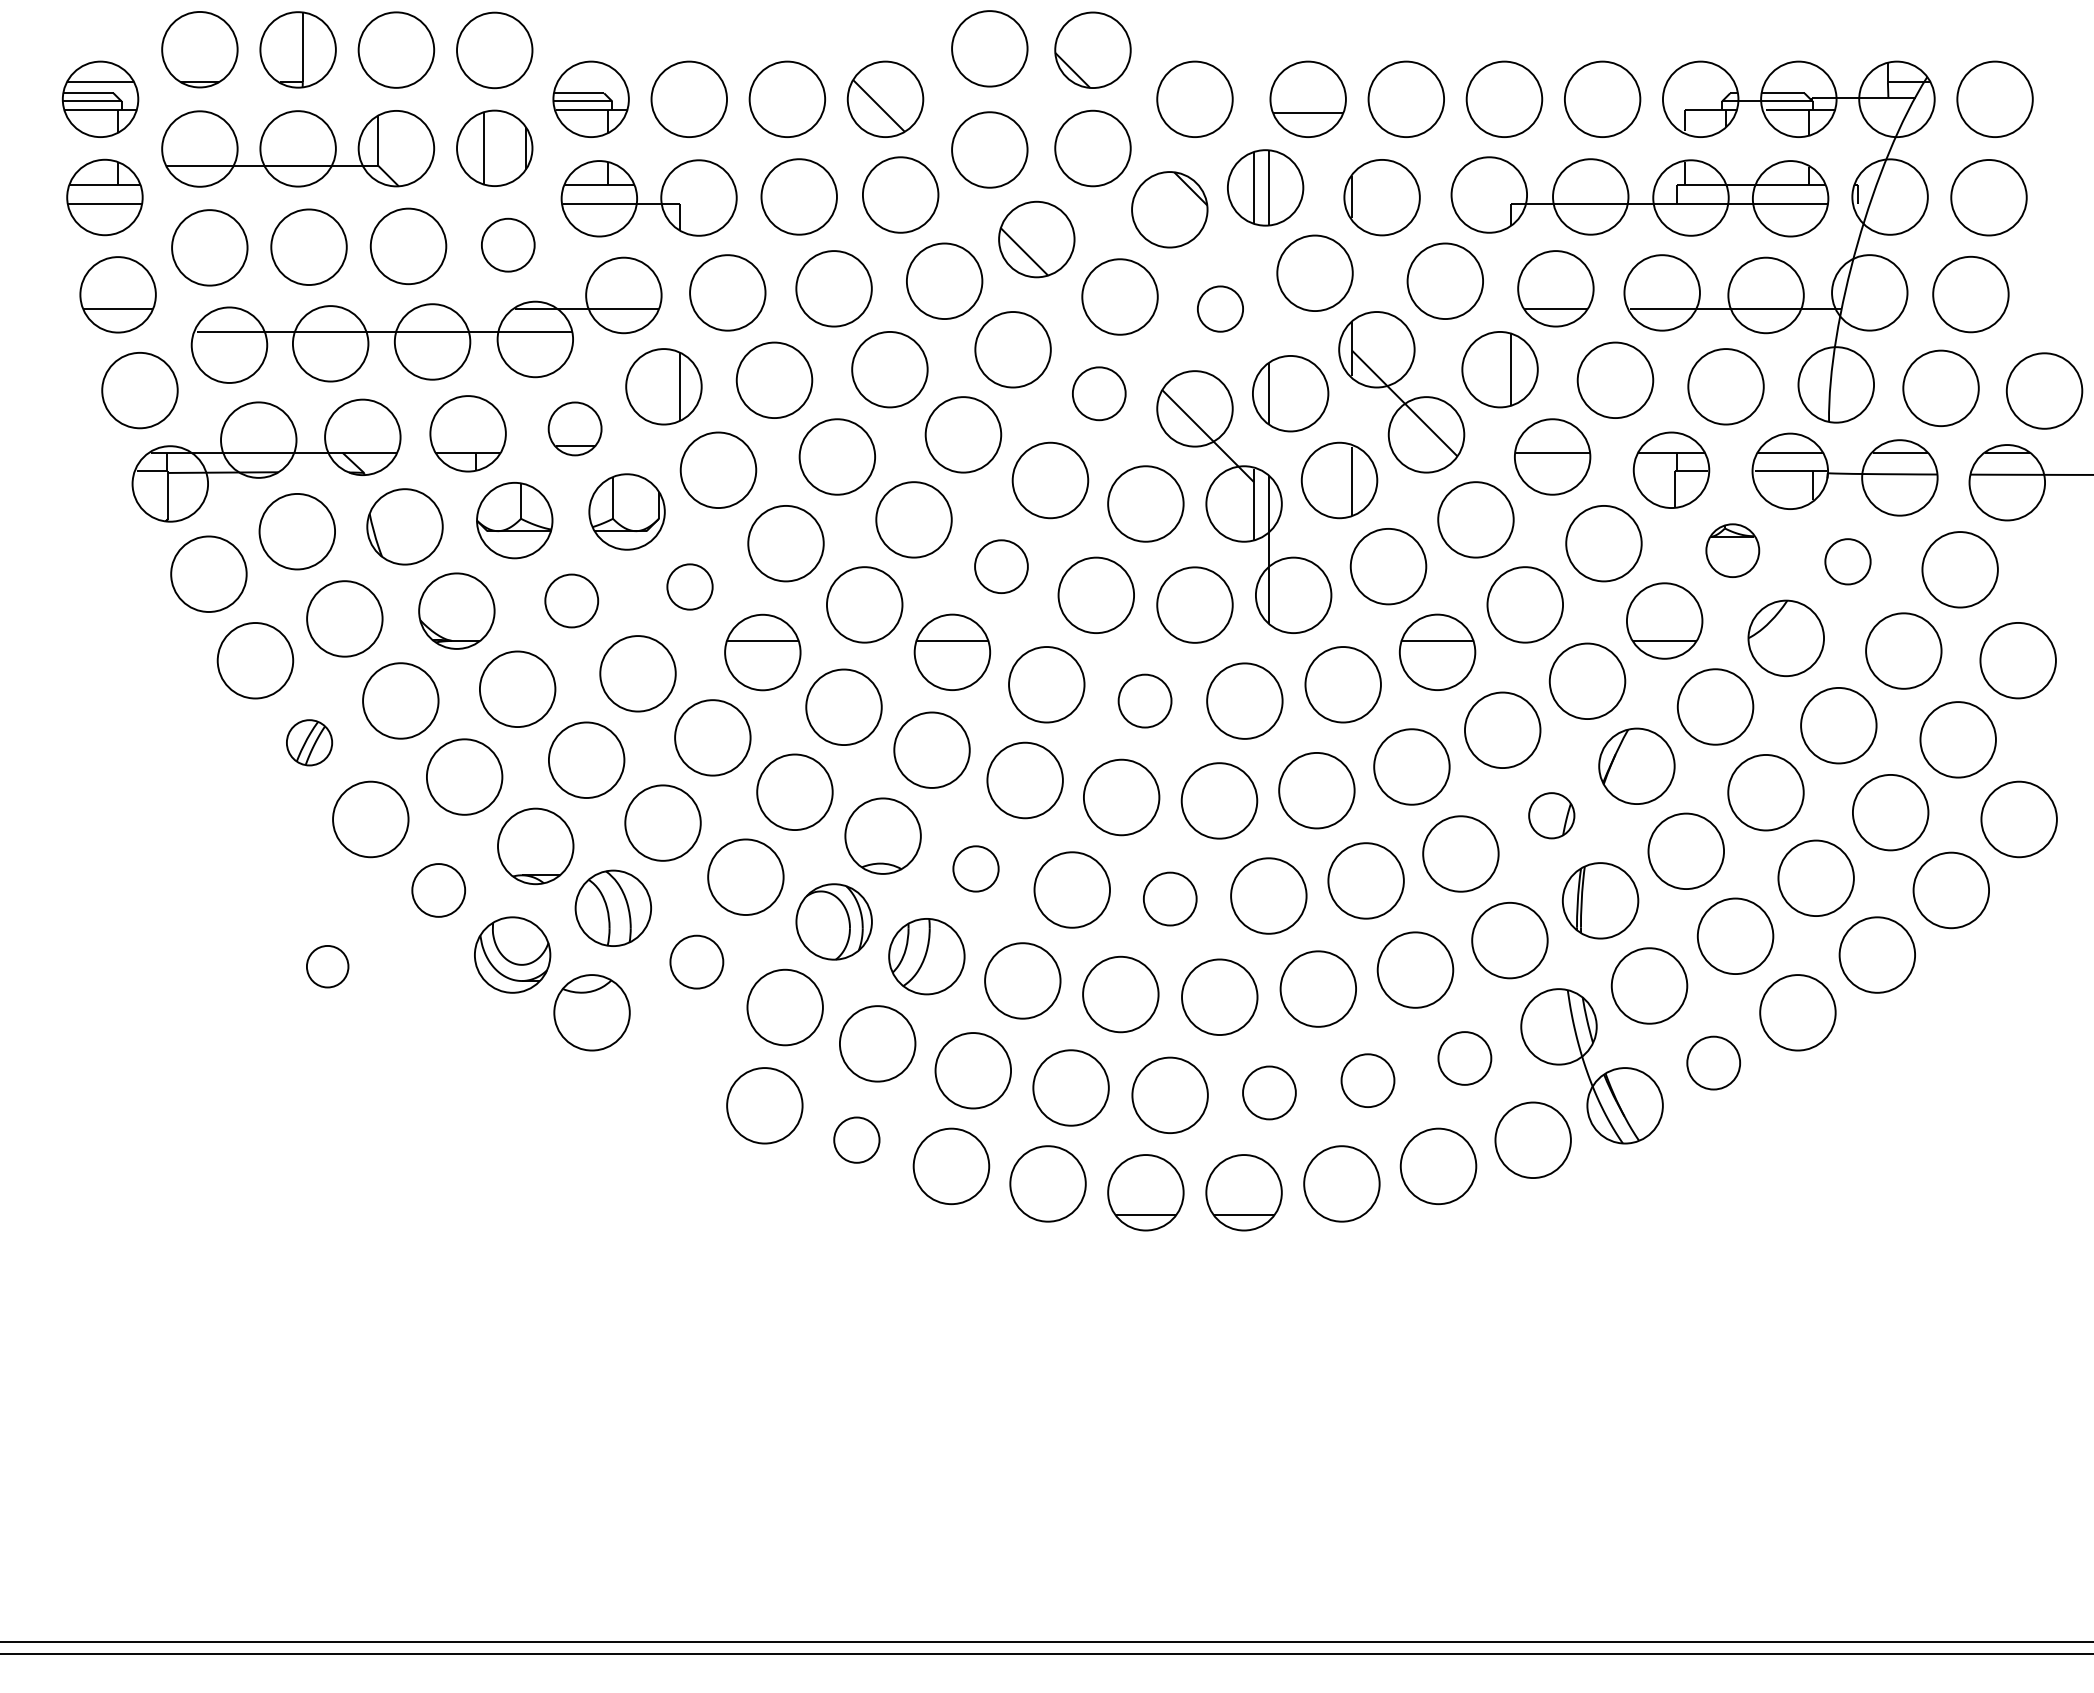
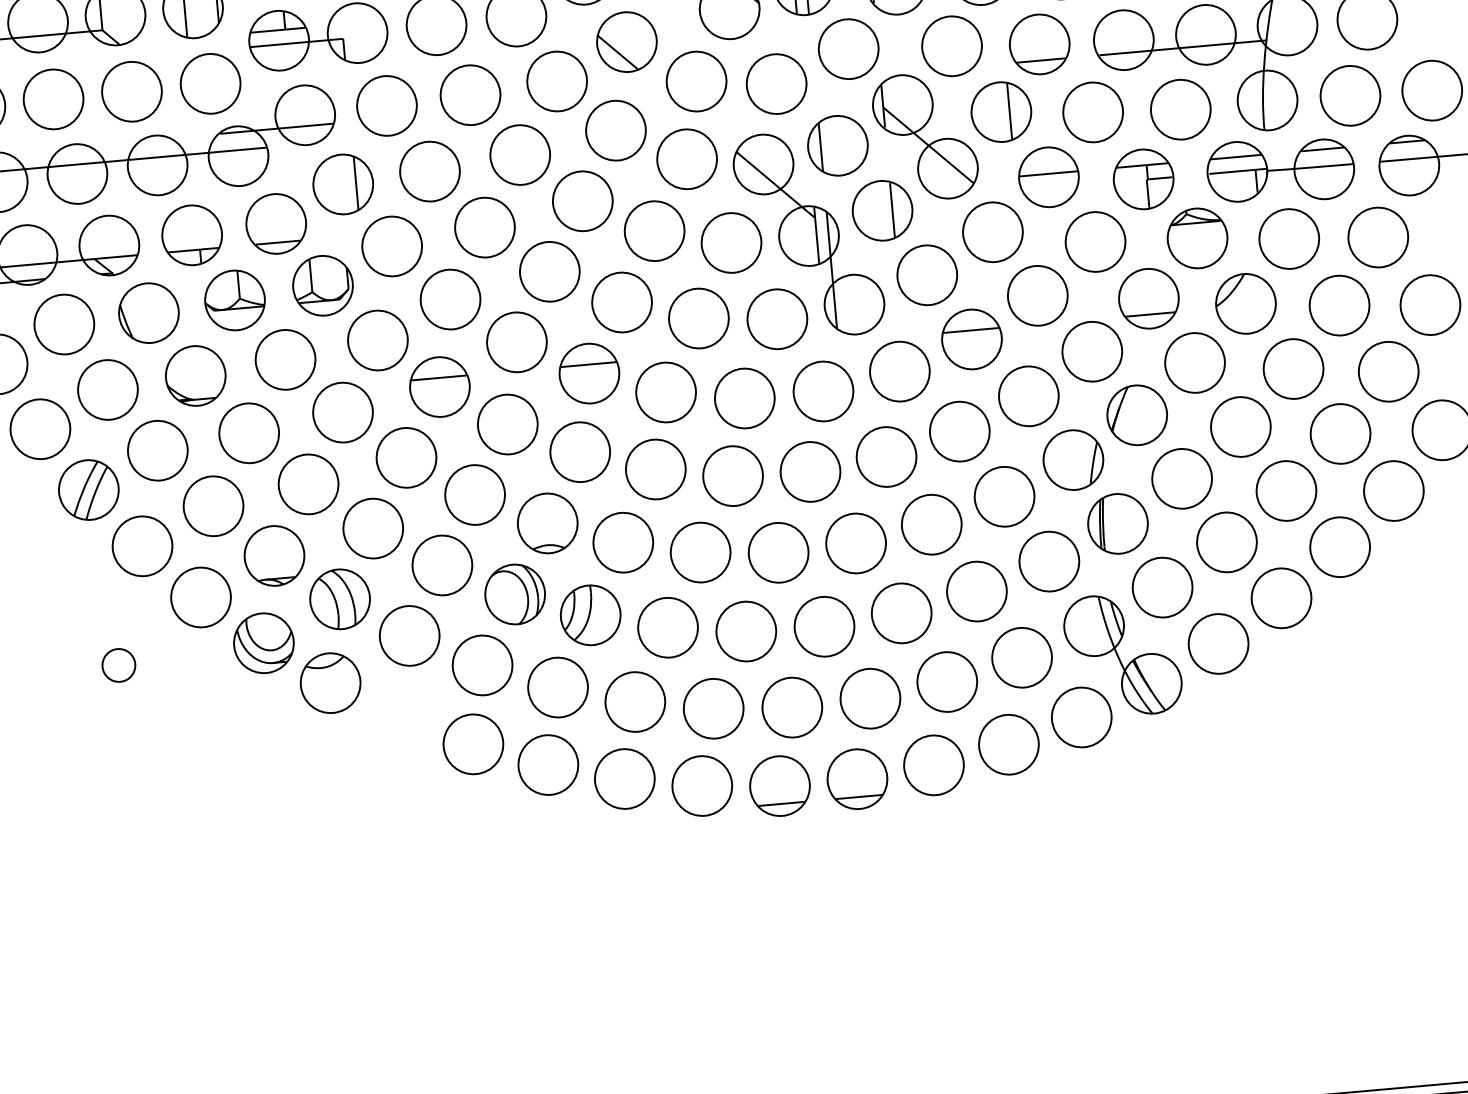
part: (507, 244) -> (209, 83), size x1.43
part: (1220, 308) -> (776, 83), size x1.67
part: (1098, 393) -> (686, 159), size x1.43
part: (574, 428) -> (275, 223), size x1.43
part: (1732, 550) -> (1197, 238), size x1.43
part: (1847, 561) -> (1288, 238), size x1.67
part: (1001, 566) -> (622, 302), size x1.43
part: (689, 586) -> (377, 340), size x1.67
part: (571, 600) -> (285, 359), size x1.43
part: (1144, 700) -> (744, 398), size x1.43
part: (309, 742) -> (88, 489), size x1.67
part: (1551, 815) -> (1073, 460), size x1.67
part: (975, 868) -> (622, 542), size x1.67
part: (438, 890) -> (200, 597), size x1.43
part: (1169, 898) -> (777, 552), size x1.43
part: (696, 961) -> (409, 635), size x1.43
part: (1464, 1058) -> (1021, 657), size x1.43
part: (1713, 1062) -> (1218, 643), size x1.43
part: (1367, 1080) -> (946, 681), size x1.43
part: (1269, 1092) -> (870, 698), size x1.43
part: (856, 1139) -> (548, 764), size x1.67

